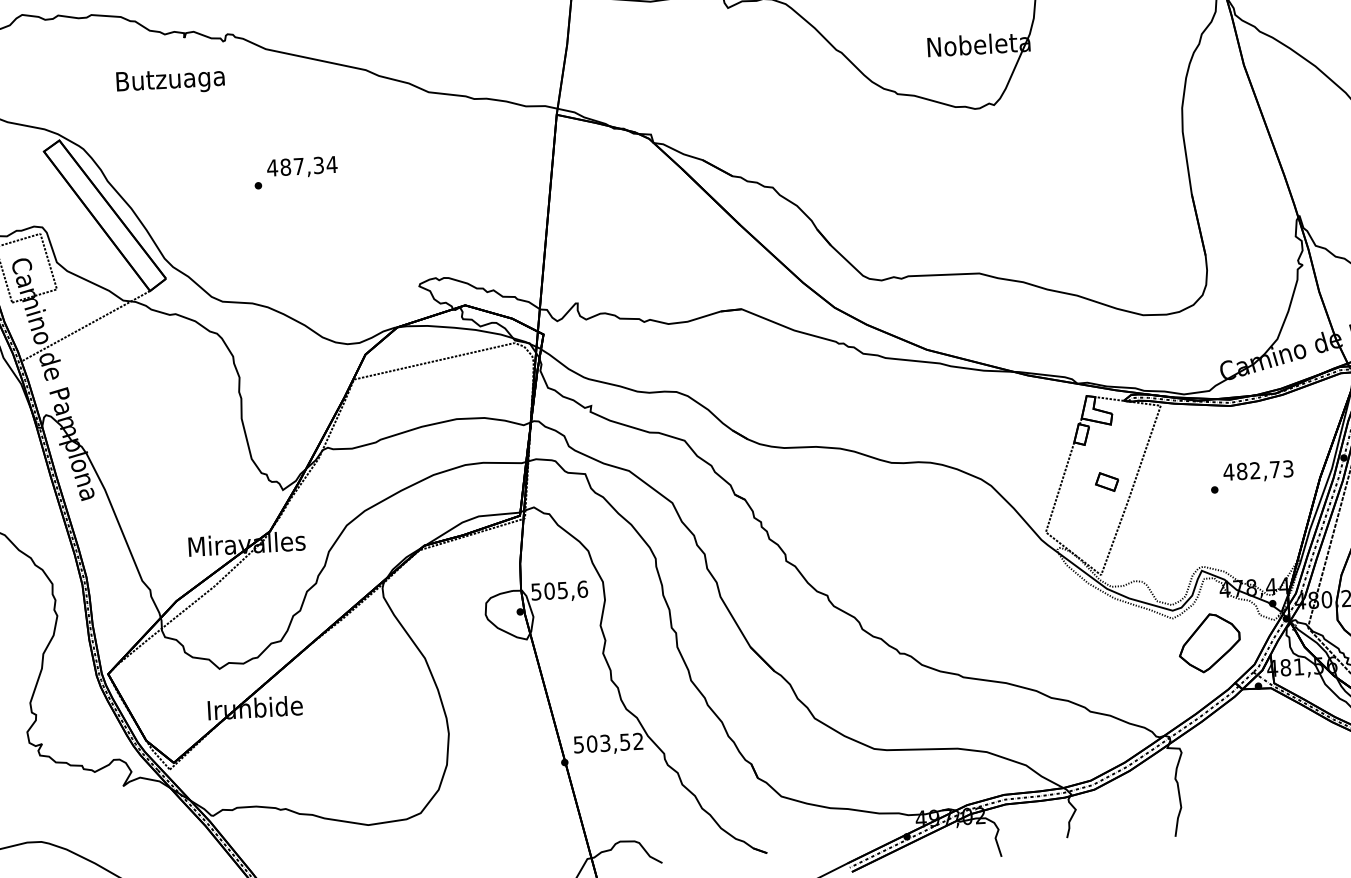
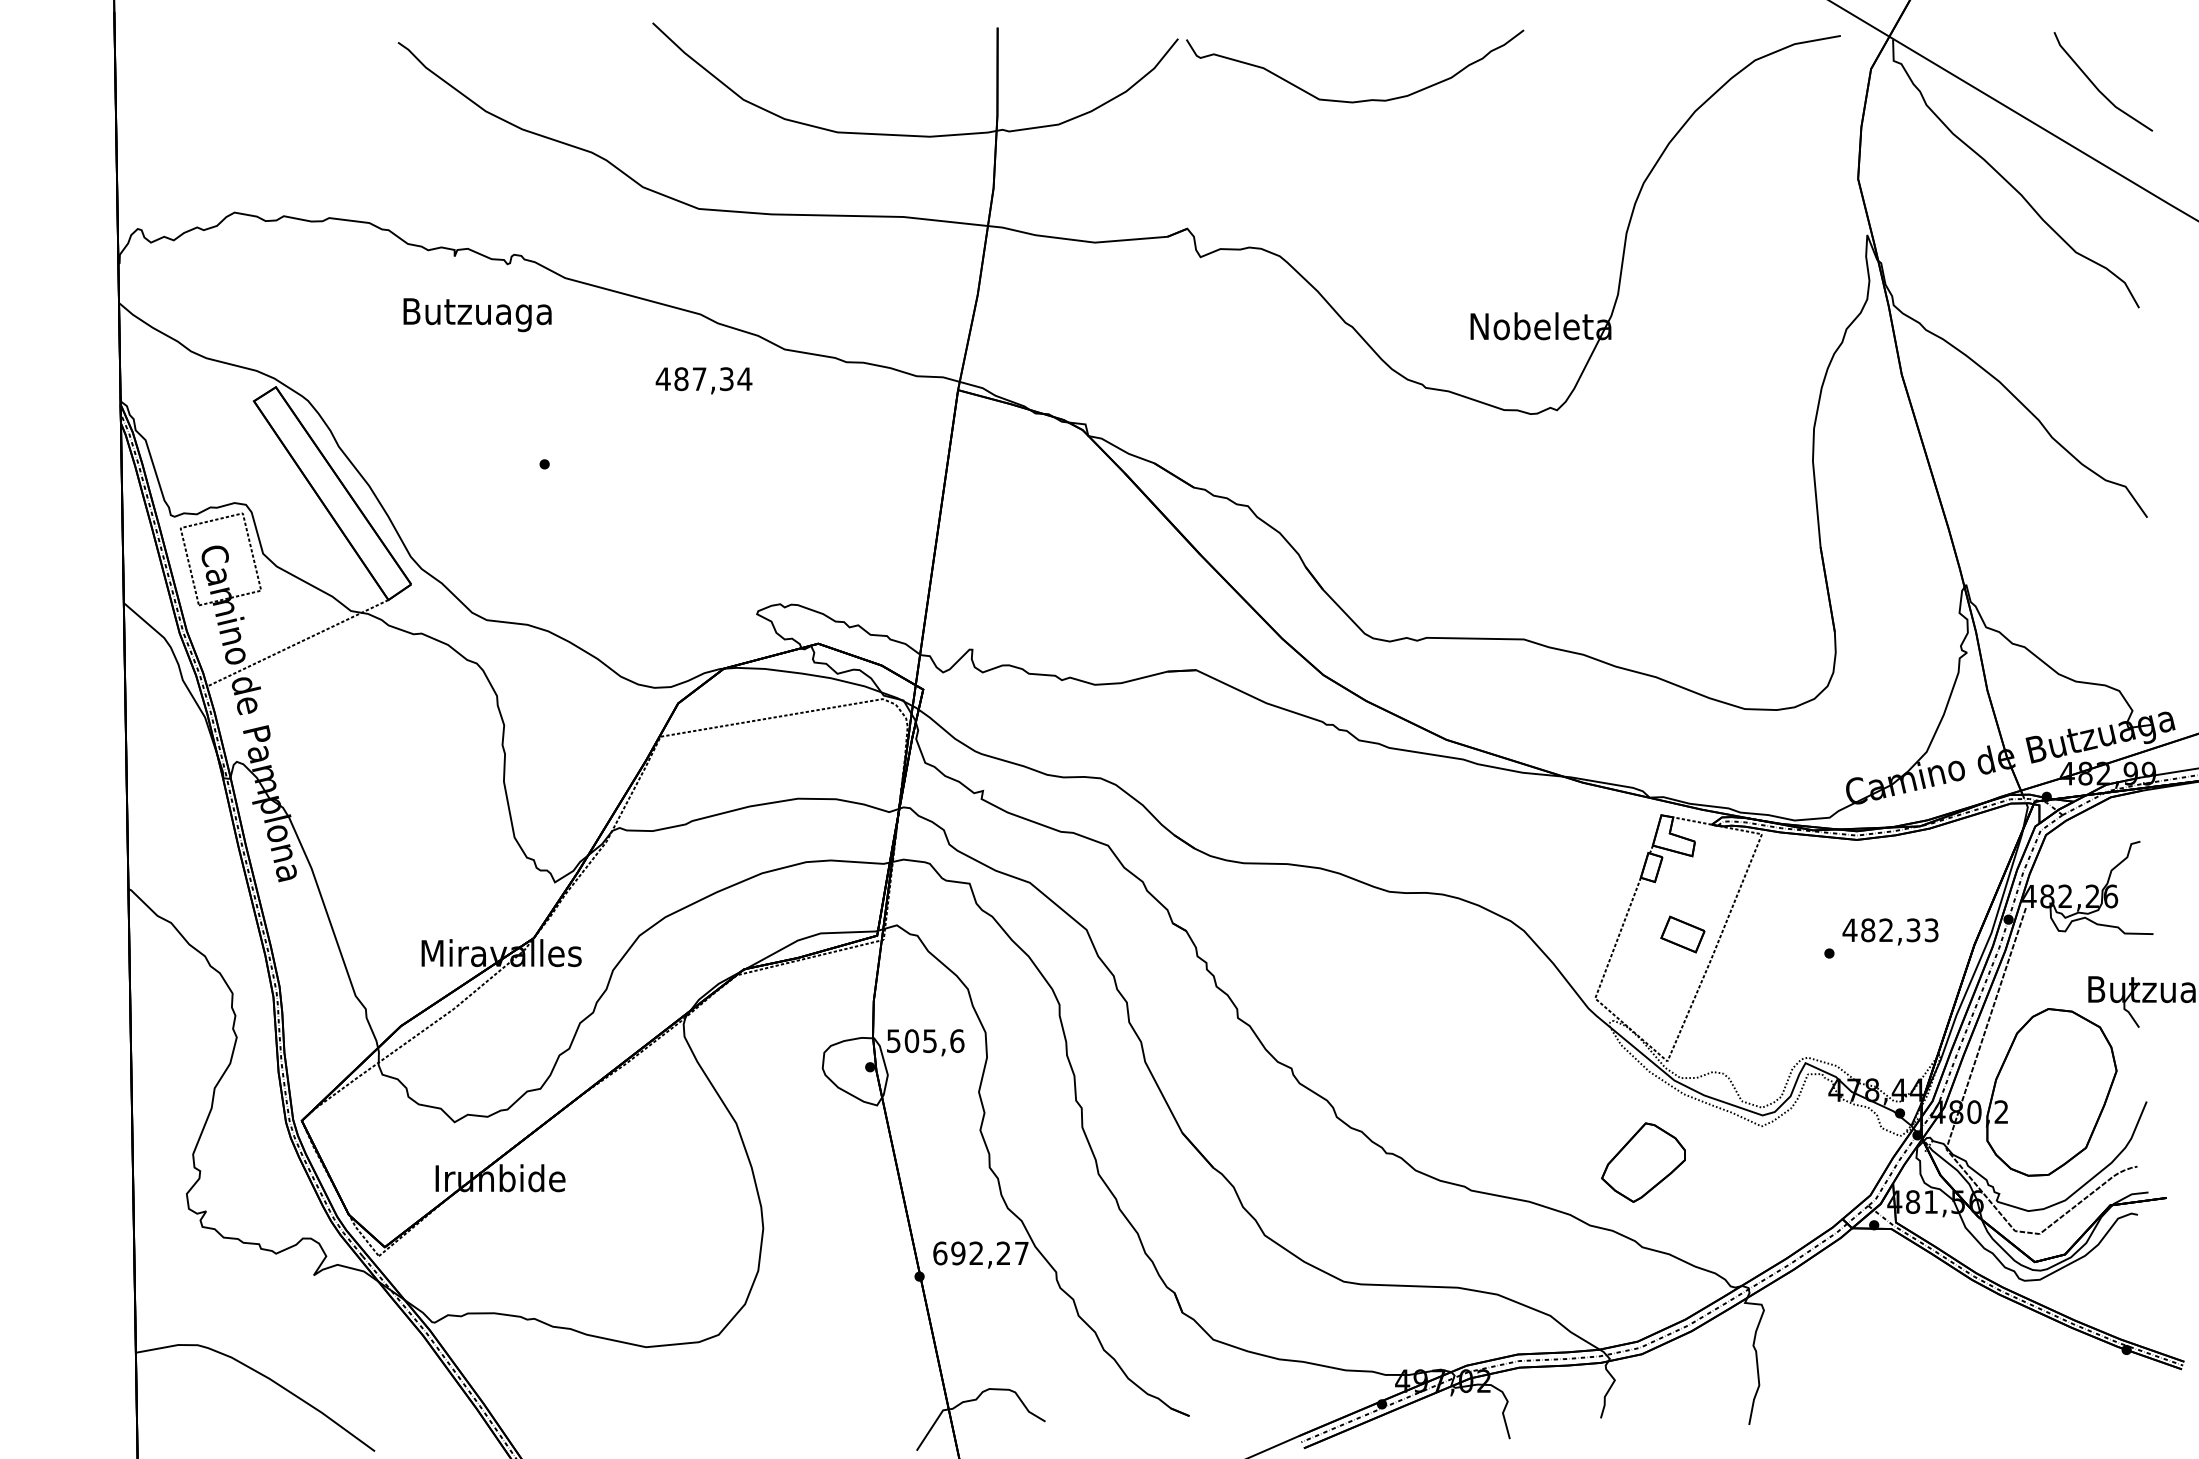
text: (170, 81) -> (477, 315), moved
text: (301, 167) -> (703, 380), moved
text: (1275, 469) -> (1913, 930), 482,73 -> 482,33
part: (1106, 482) -> (1682, 934), size x1.4
part: (1209, 643) -> (1643, 1162), moved
text: (608, 743) -> (980, 1253), 503,52 -> 692,27

